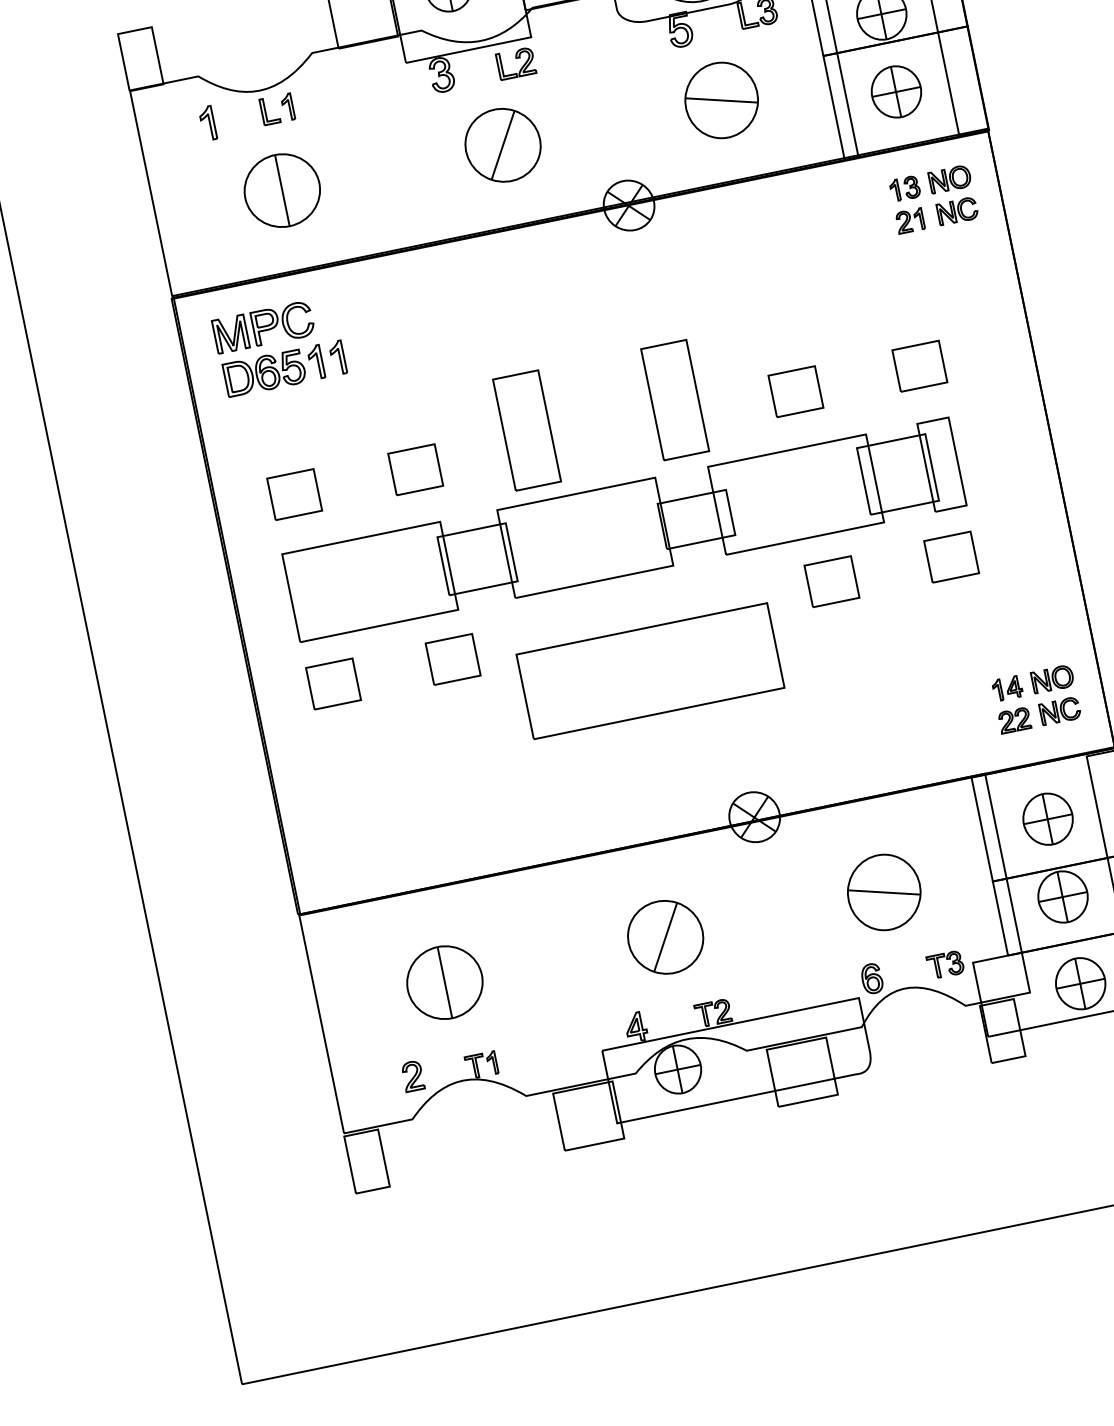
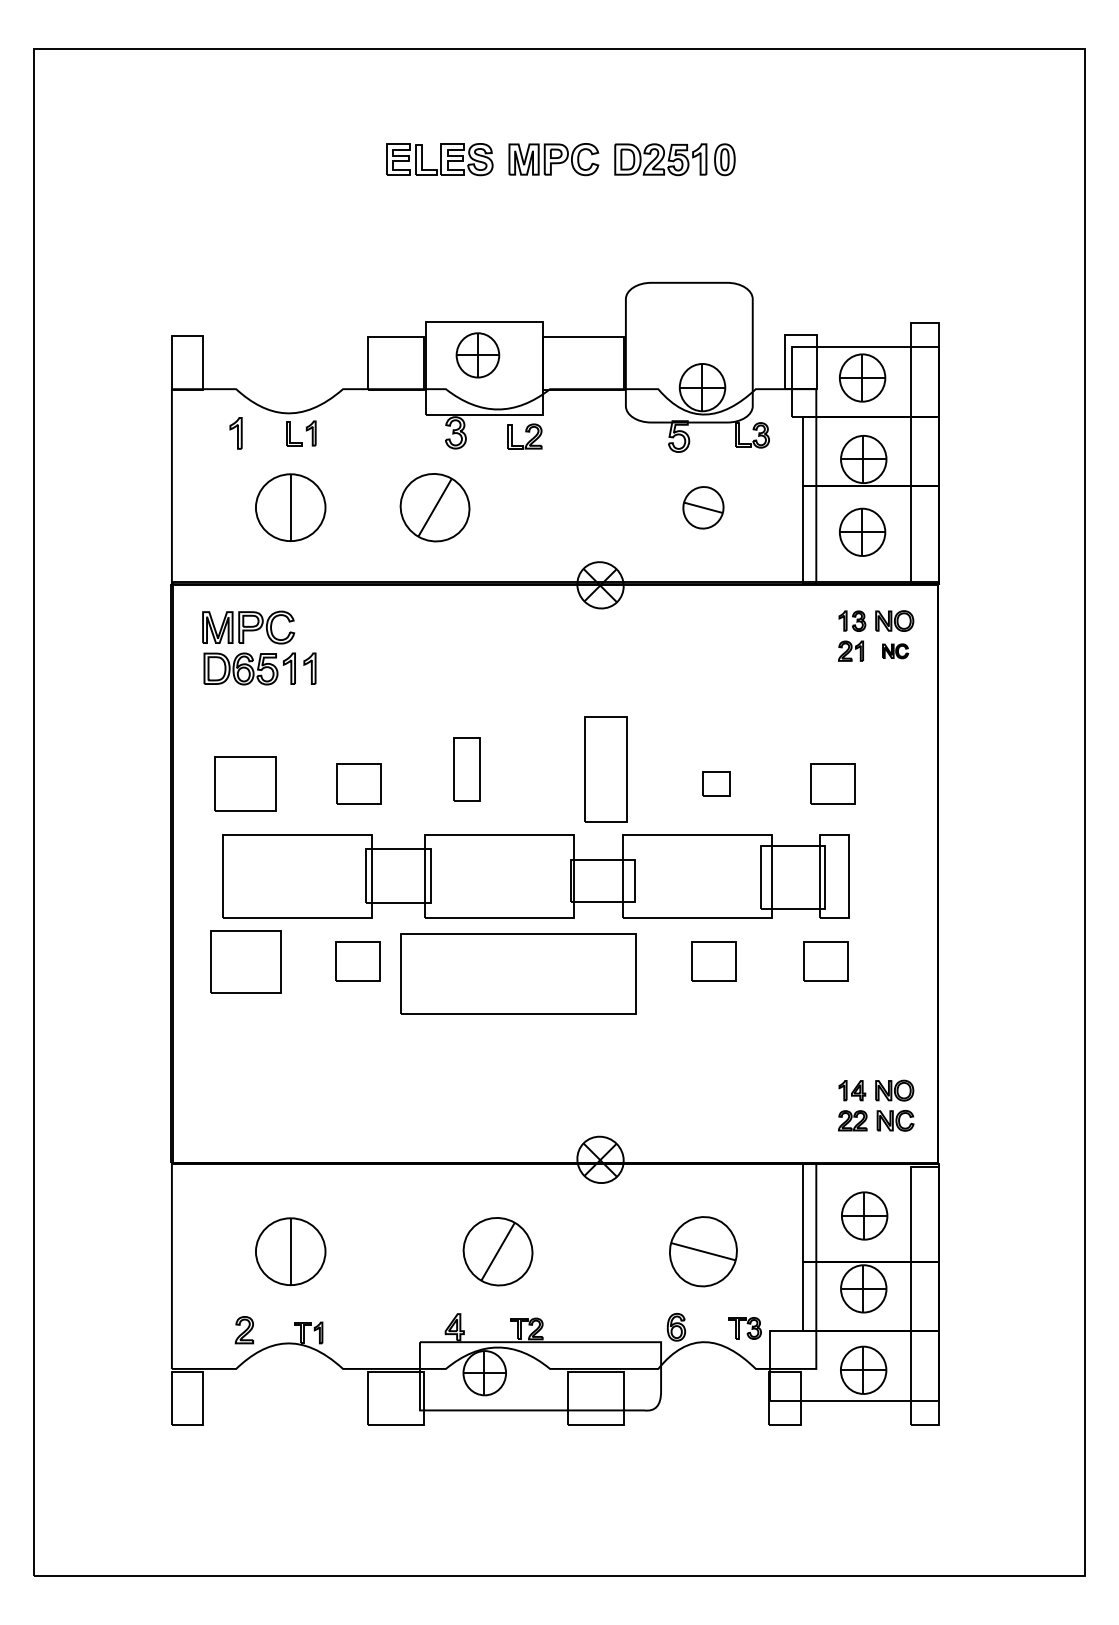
part: (721, 100) -> (703, 507), size x0.6
part: (502, 145) -> (434, 507), moved
part: (957, 211) -> (895, 651), size x0.7
part: (795, 391) -> (716, 783), size x0.6
part: (526, 430) -> (466, 769), size x0.6
part: (294, 494) -> (245, 783), size x1.4
part: (650, 670) -> (518, 973), moved
part: (333, 683) -> (245, 961), size x1.6

